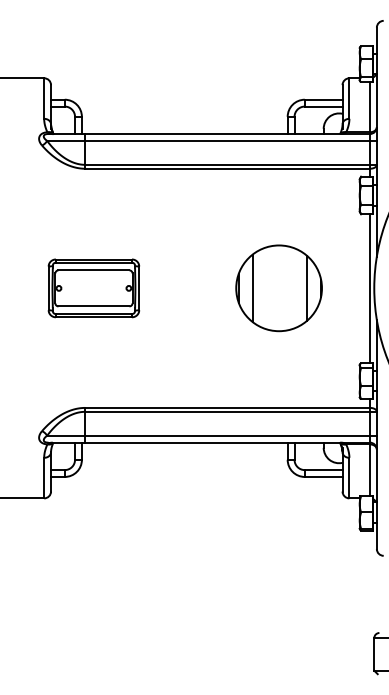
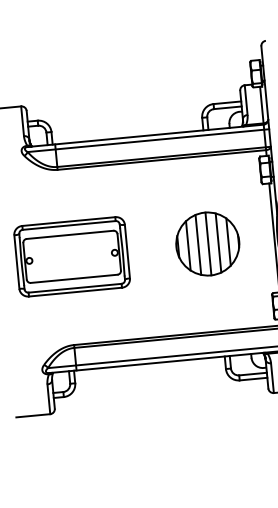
part: (93, 288) -> (71, 257), size x1.67
line: (266, 288) -> (198, 245), added
line: (279, 288) -> (208, 244), added
line: (293, 288) -> (218, 243), added

